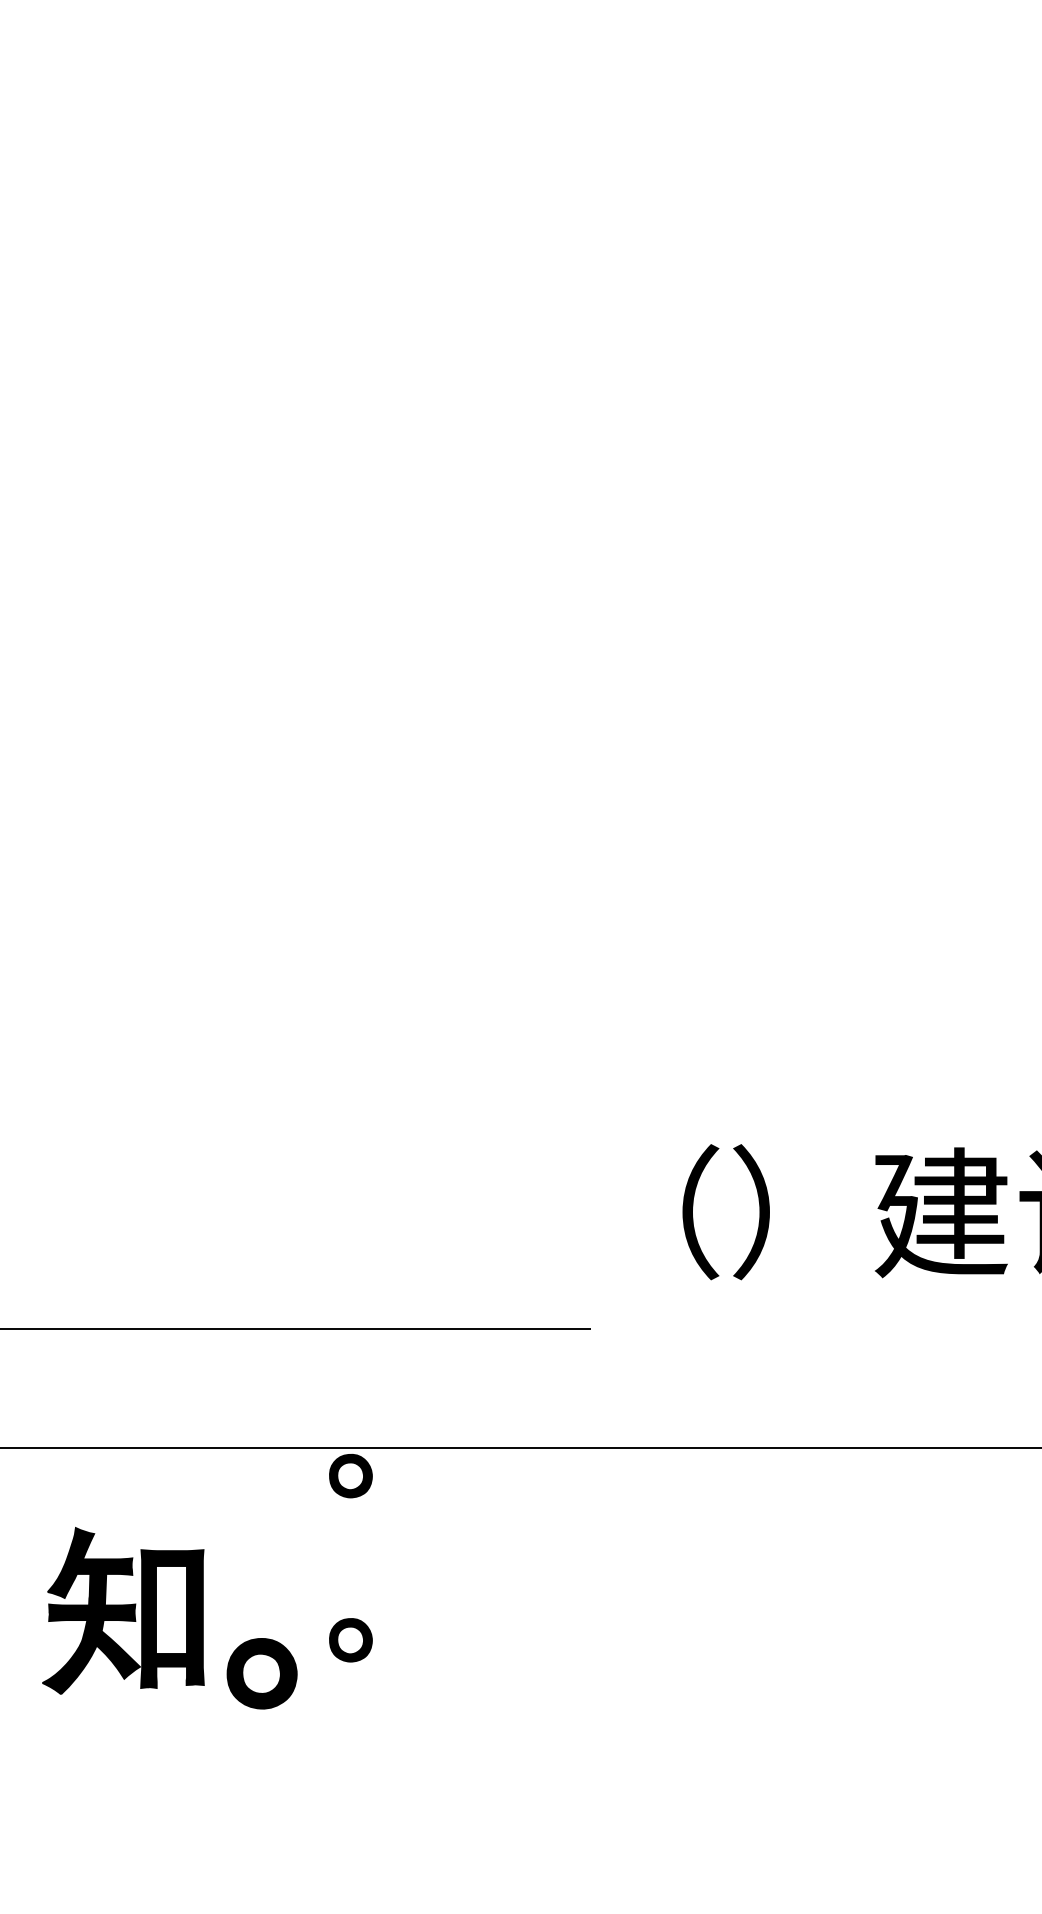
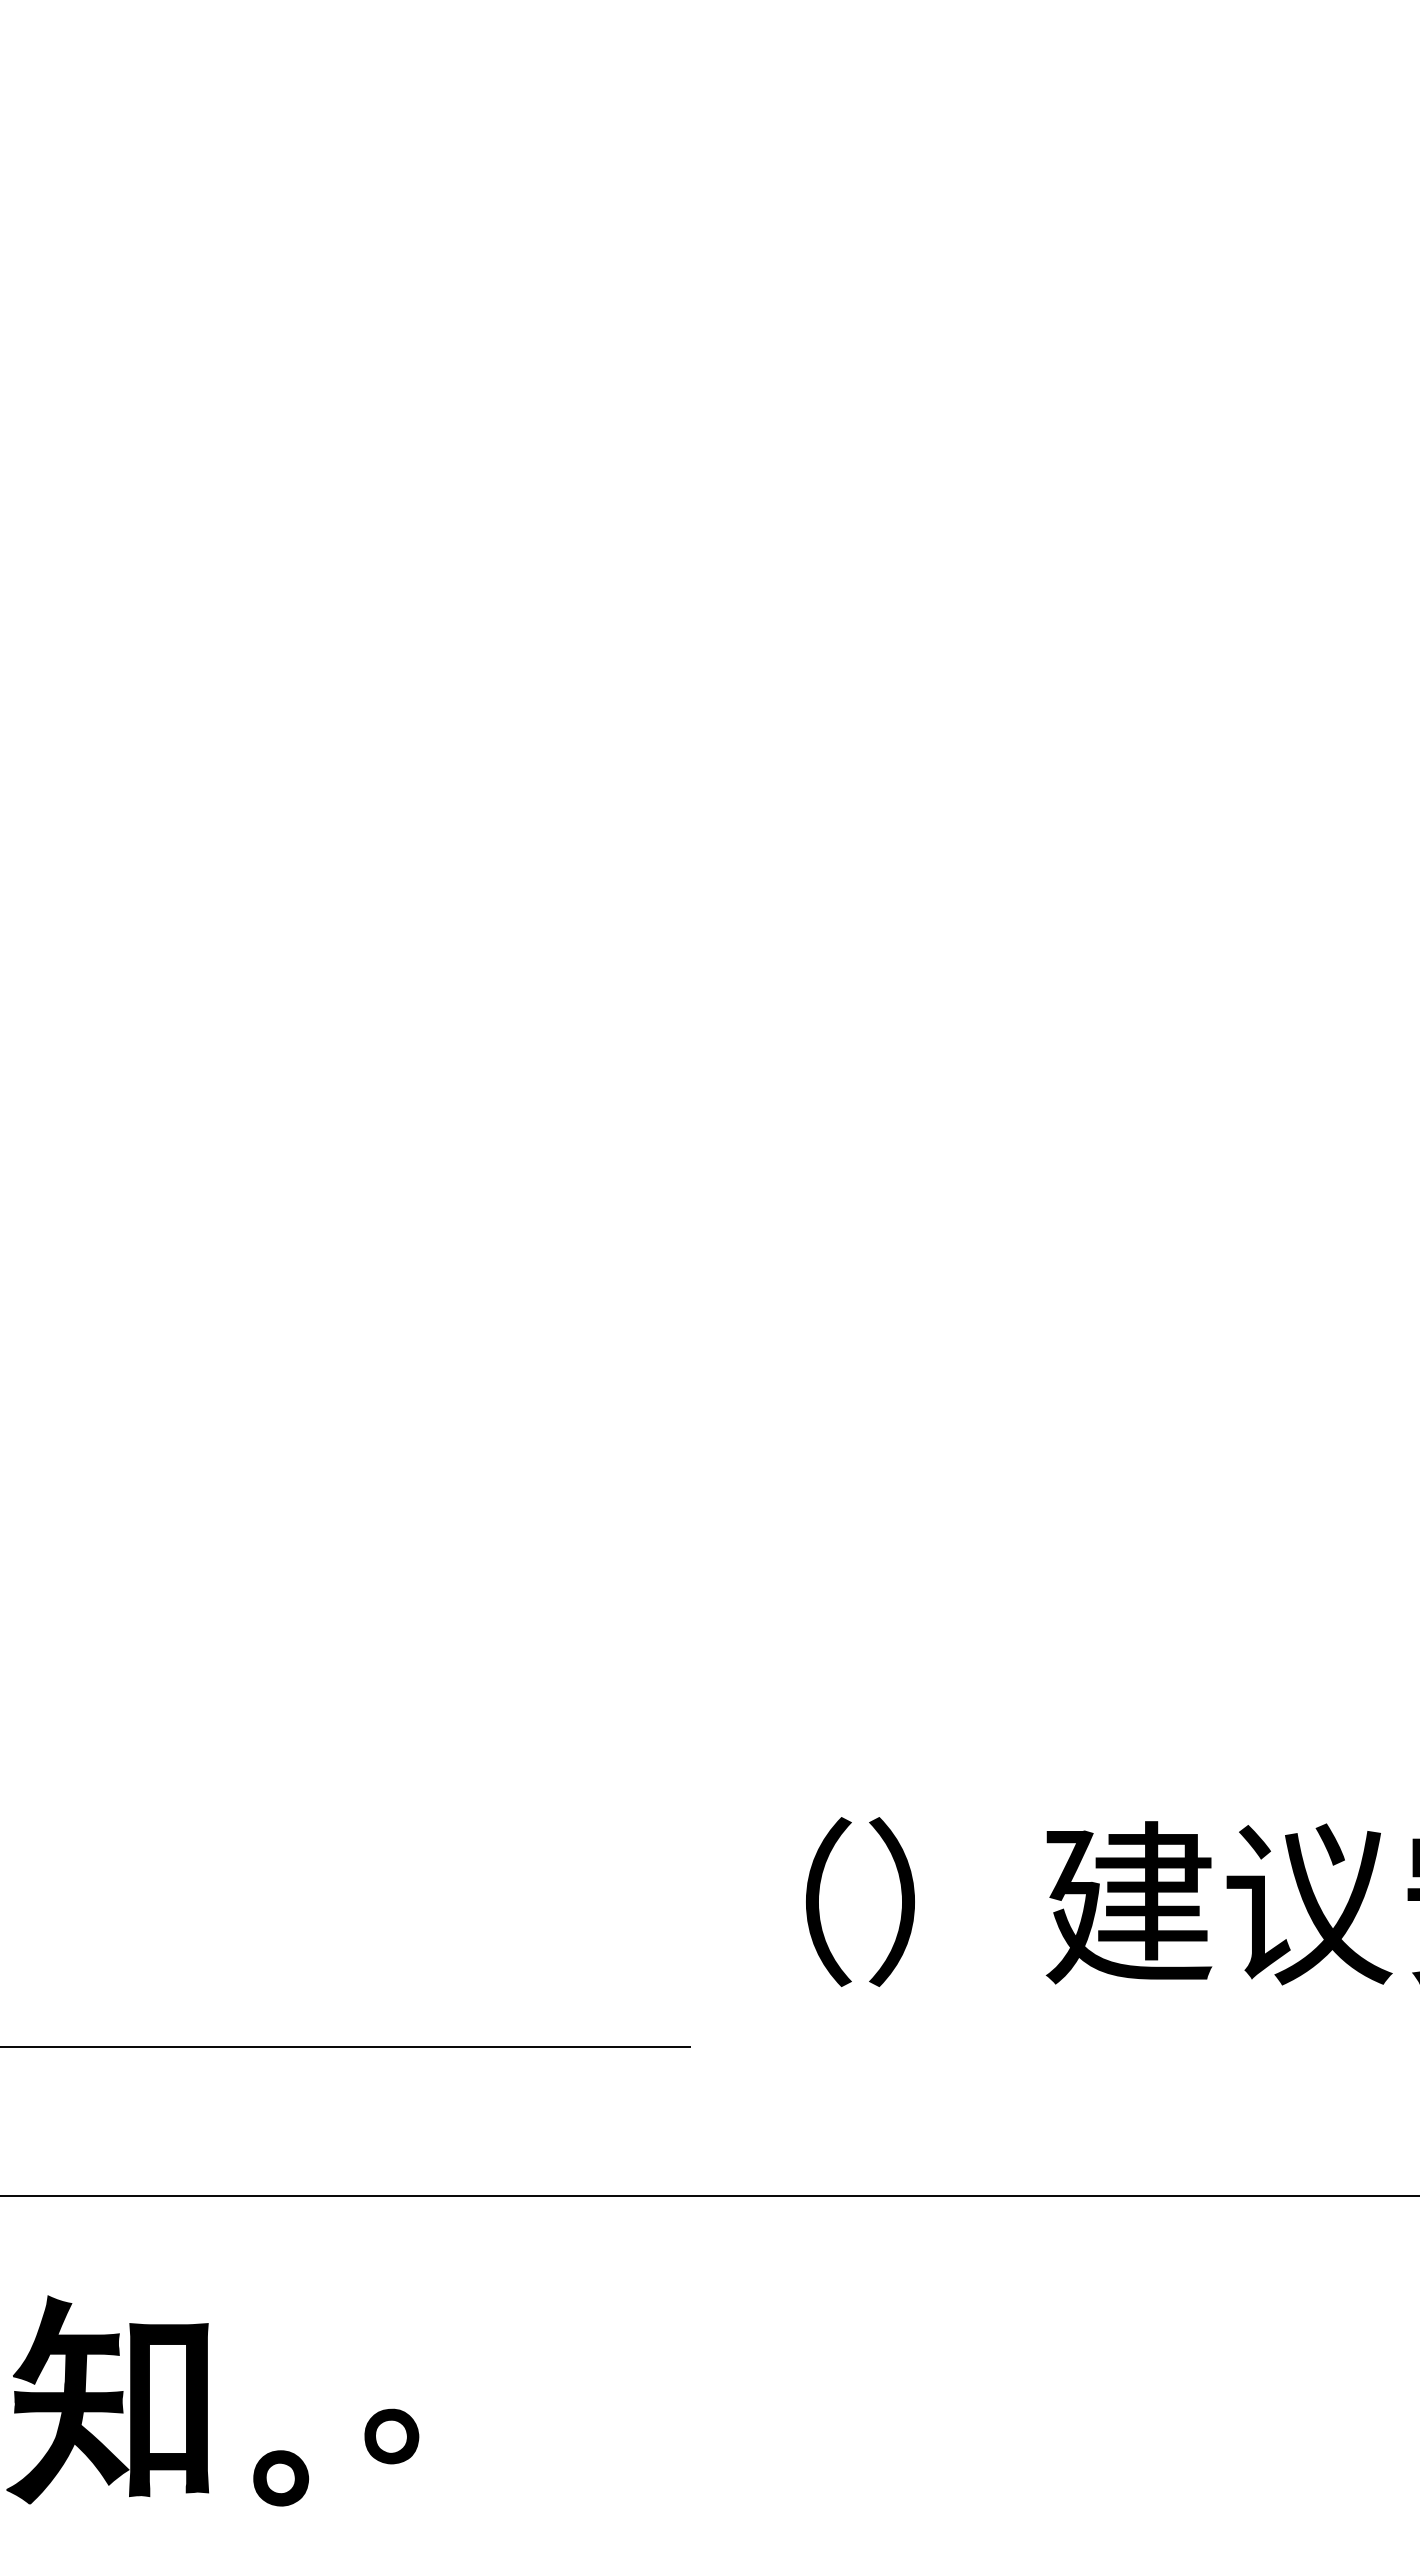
part: (350, 1476) -> (391, 2231), removed
part: (262, 1673) -> (281, 2478), size x0.62

